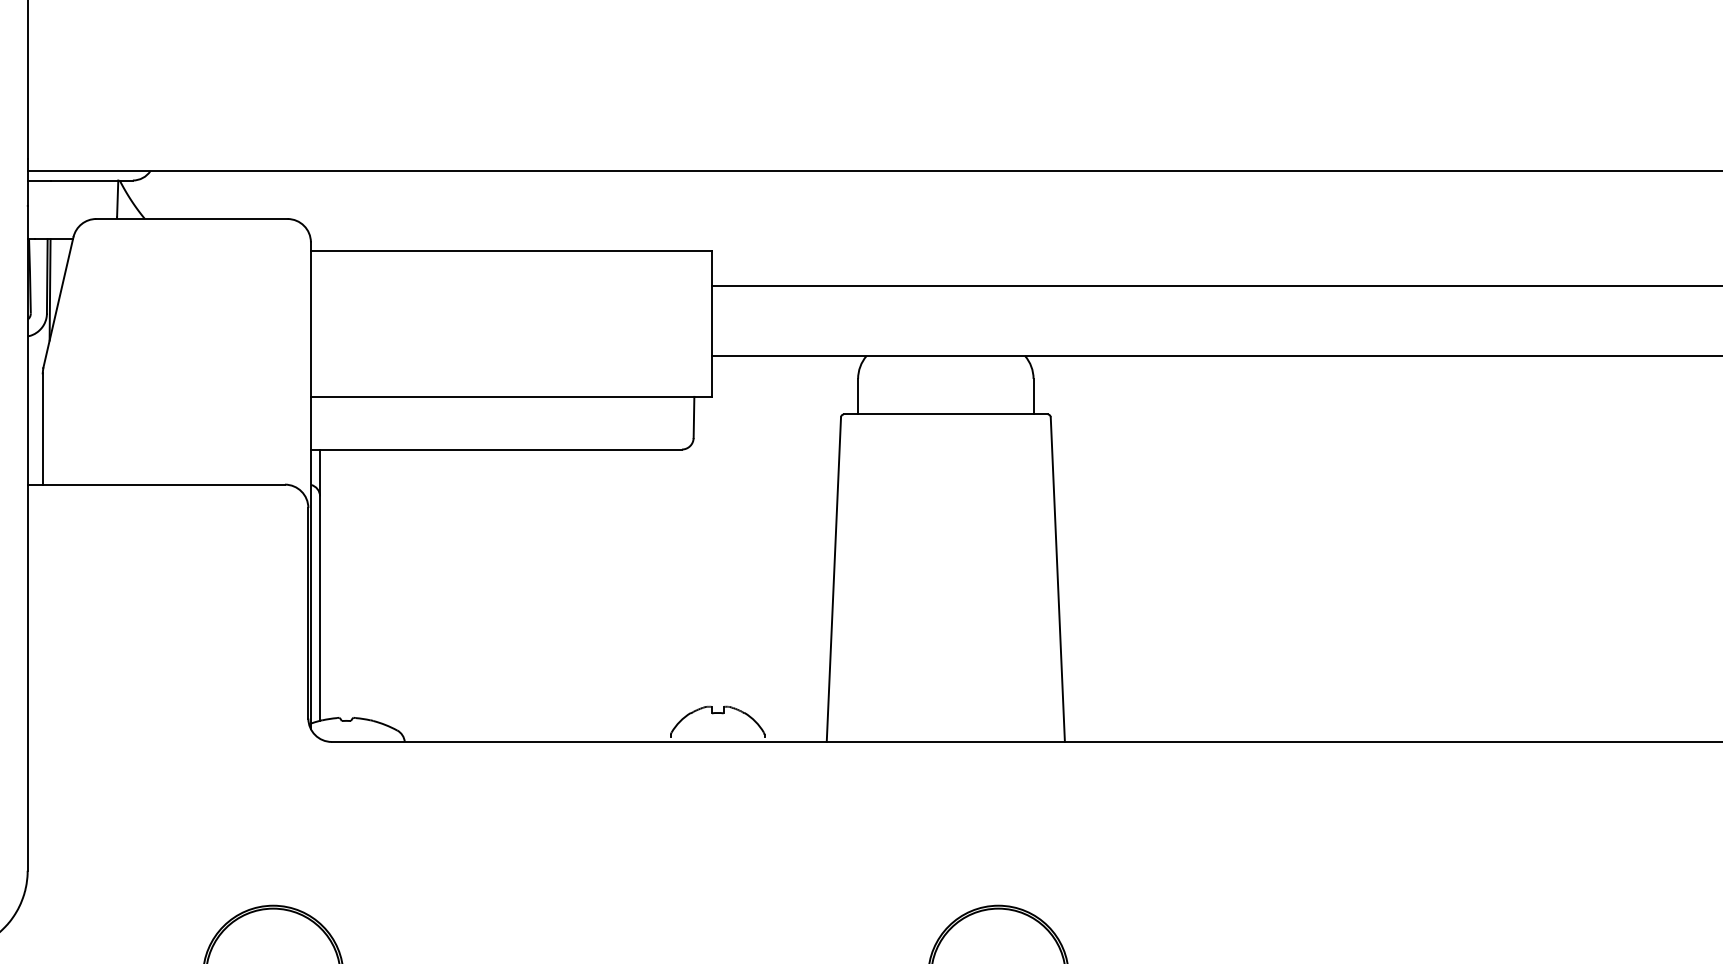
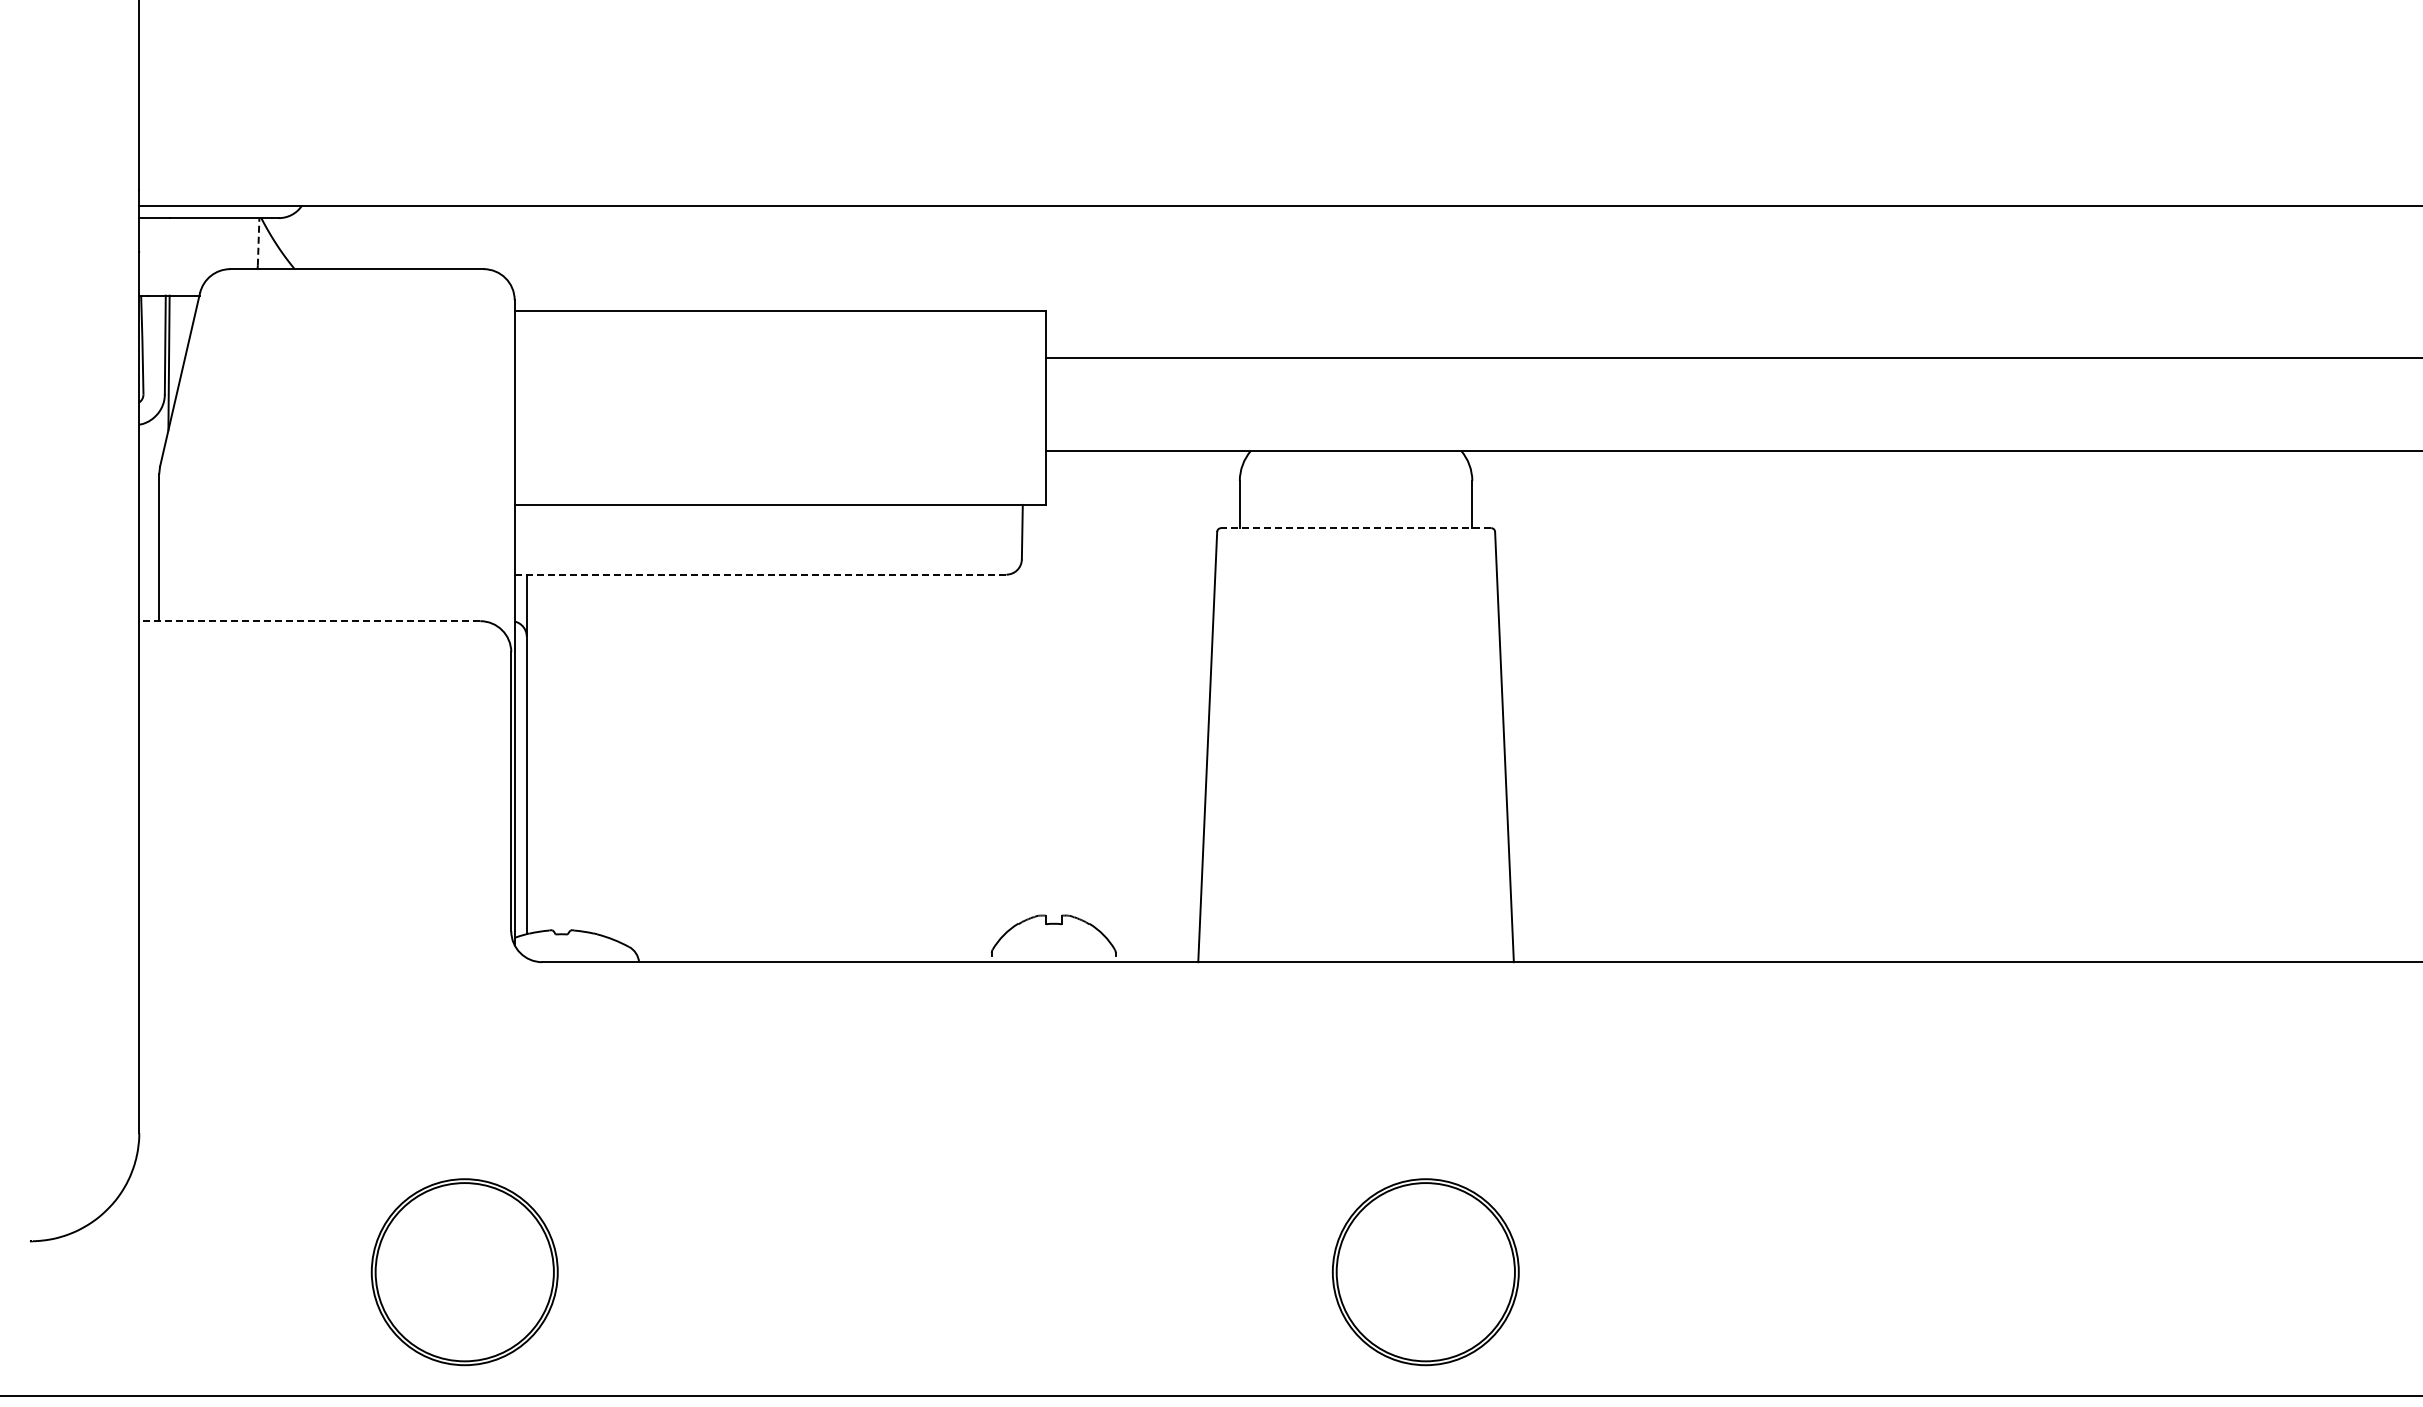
line: (117, 198) -> (258, 241), solid -> dashed
line: (945, 414) -> (1355, 528), solid -> dashed
line: (496, 449) -> (760, 574), solid -> dashed
line: (156, 484) -> (309, 621), solid -> dashed

